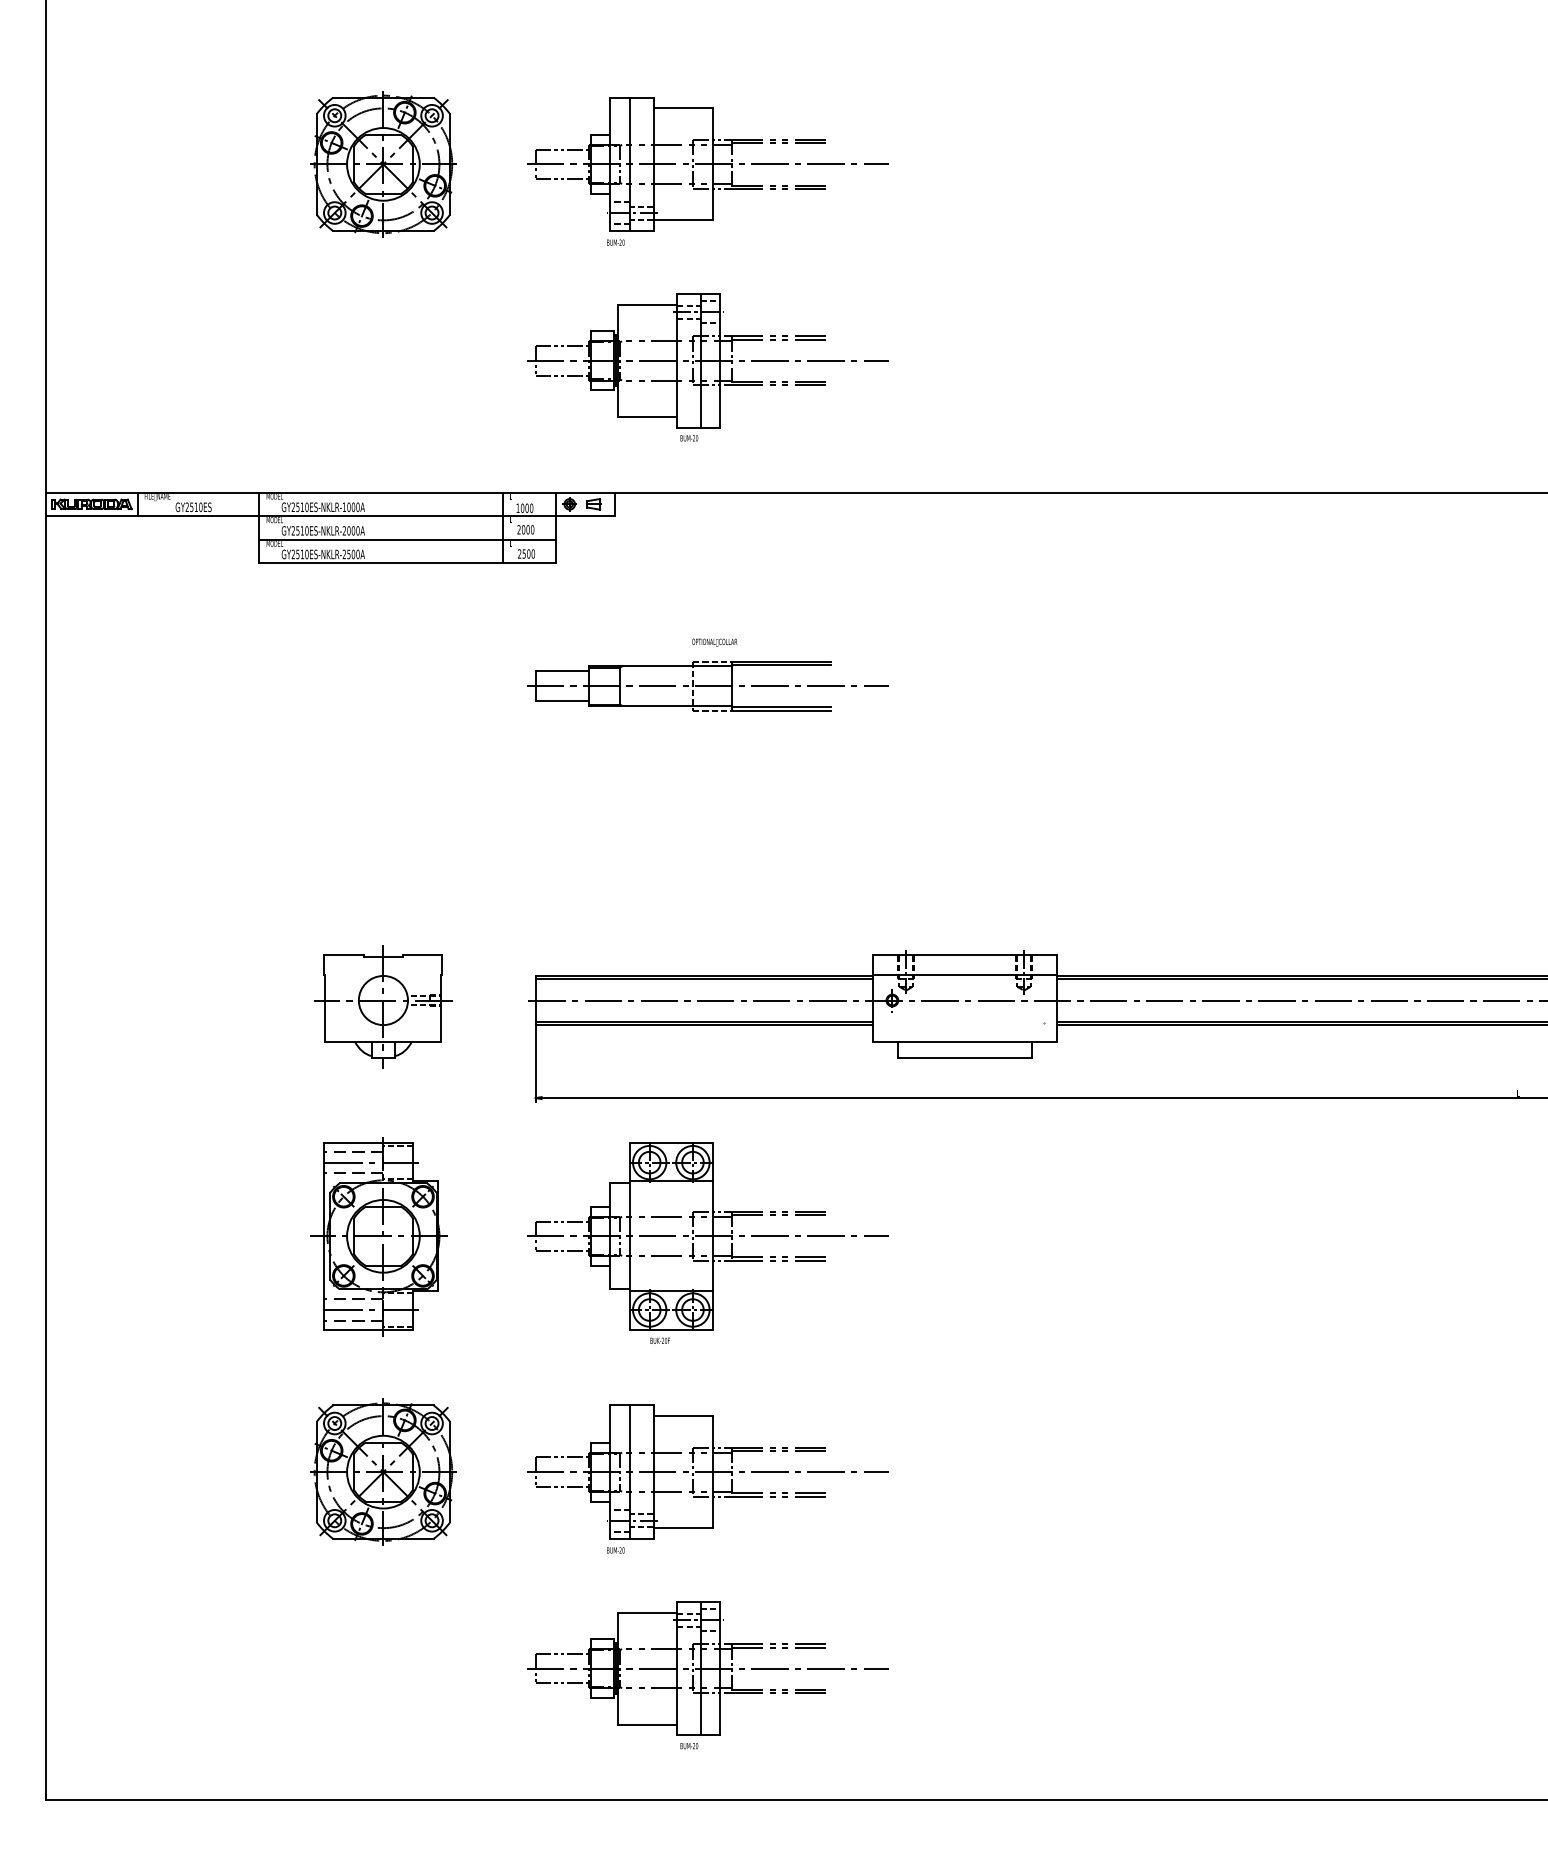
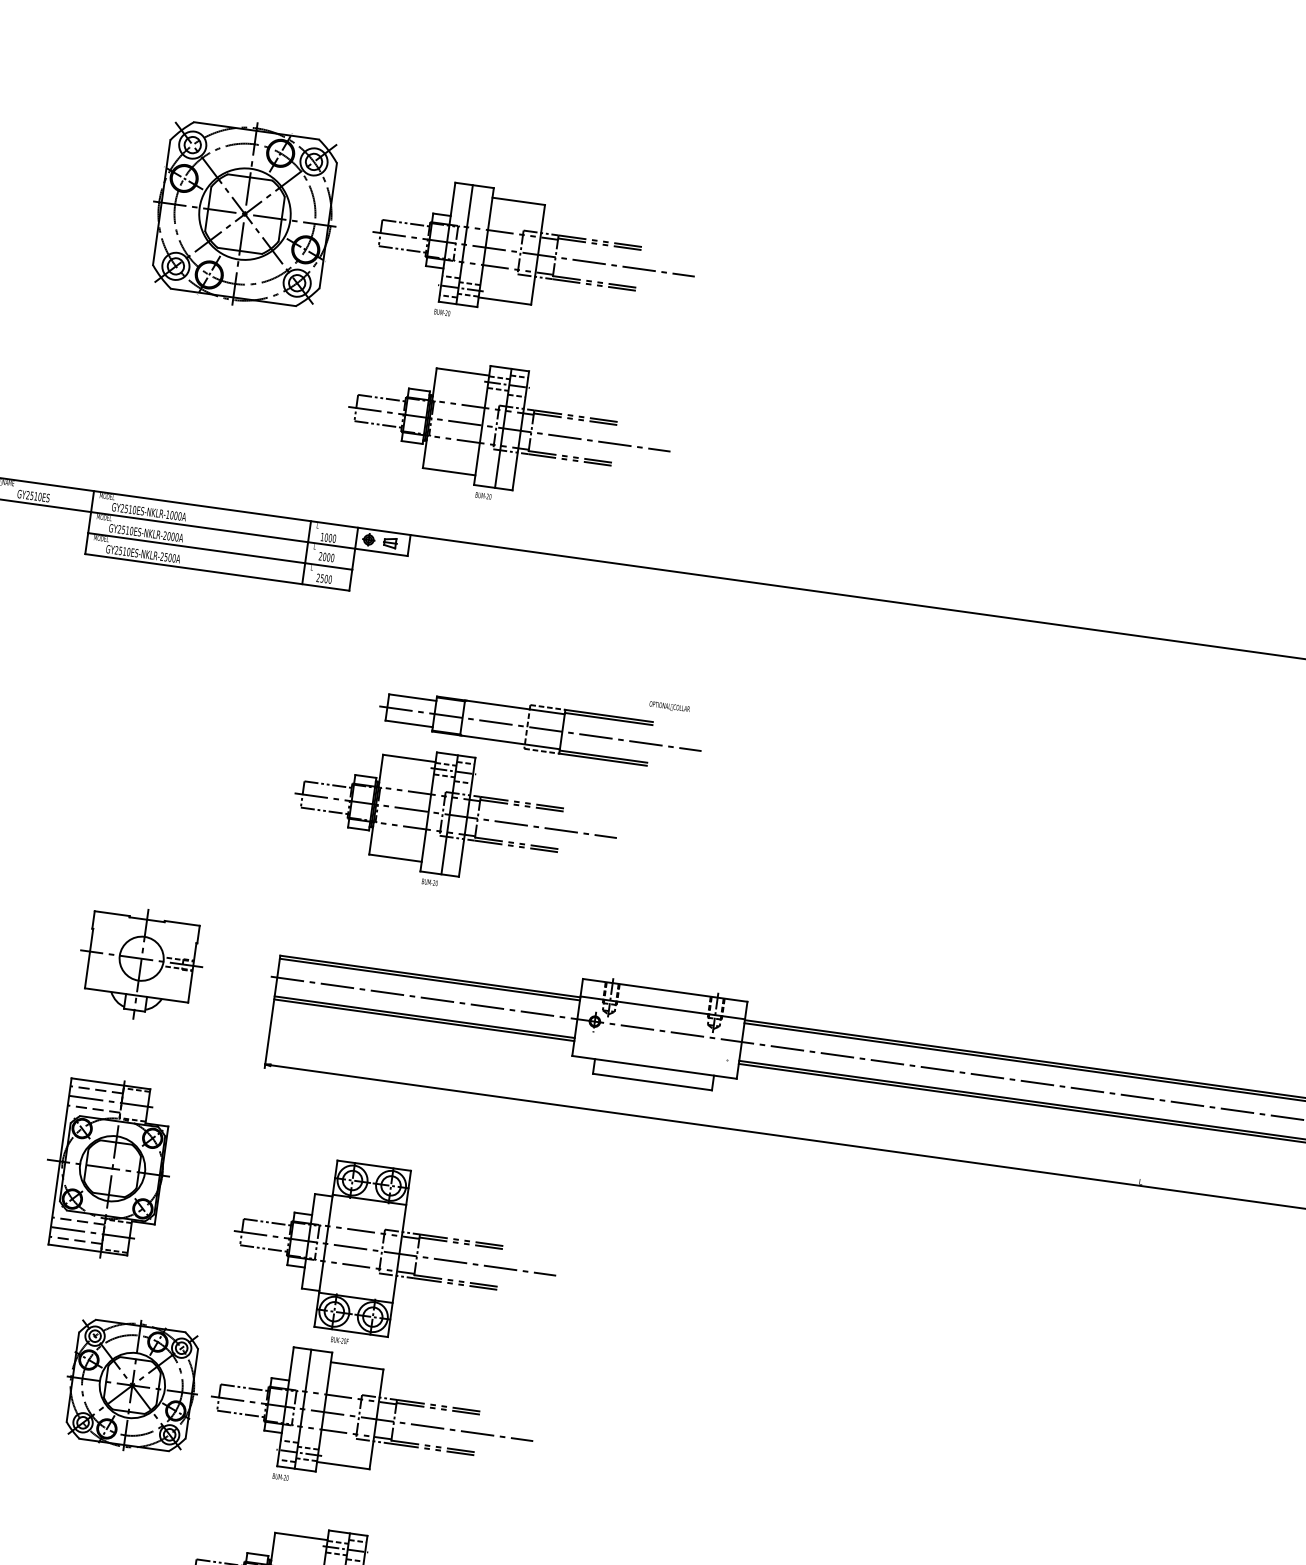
part: (383, 164) -> (245, 214), size x1.4
text: (714, 642) -> (669, 707), moved
part: (707, 686) -> (540, 729), moved
part: (707, 801) -> (454, 821), added
part: (707, 1242) -> (394, 1258), moved
part: (383, 1471) -> (132, 1384), moved

